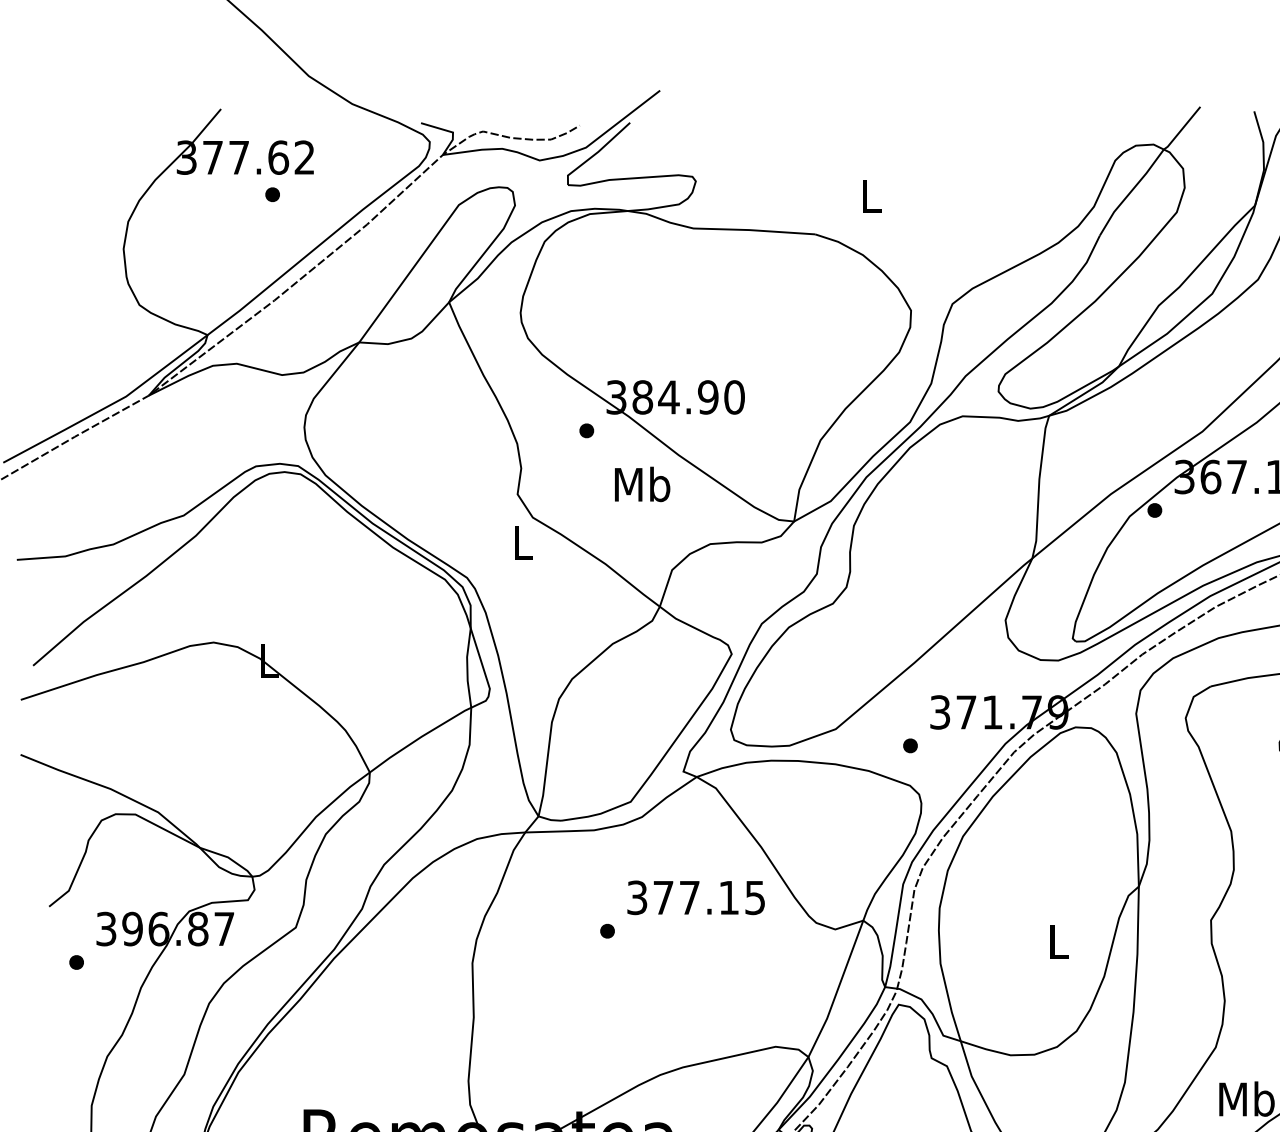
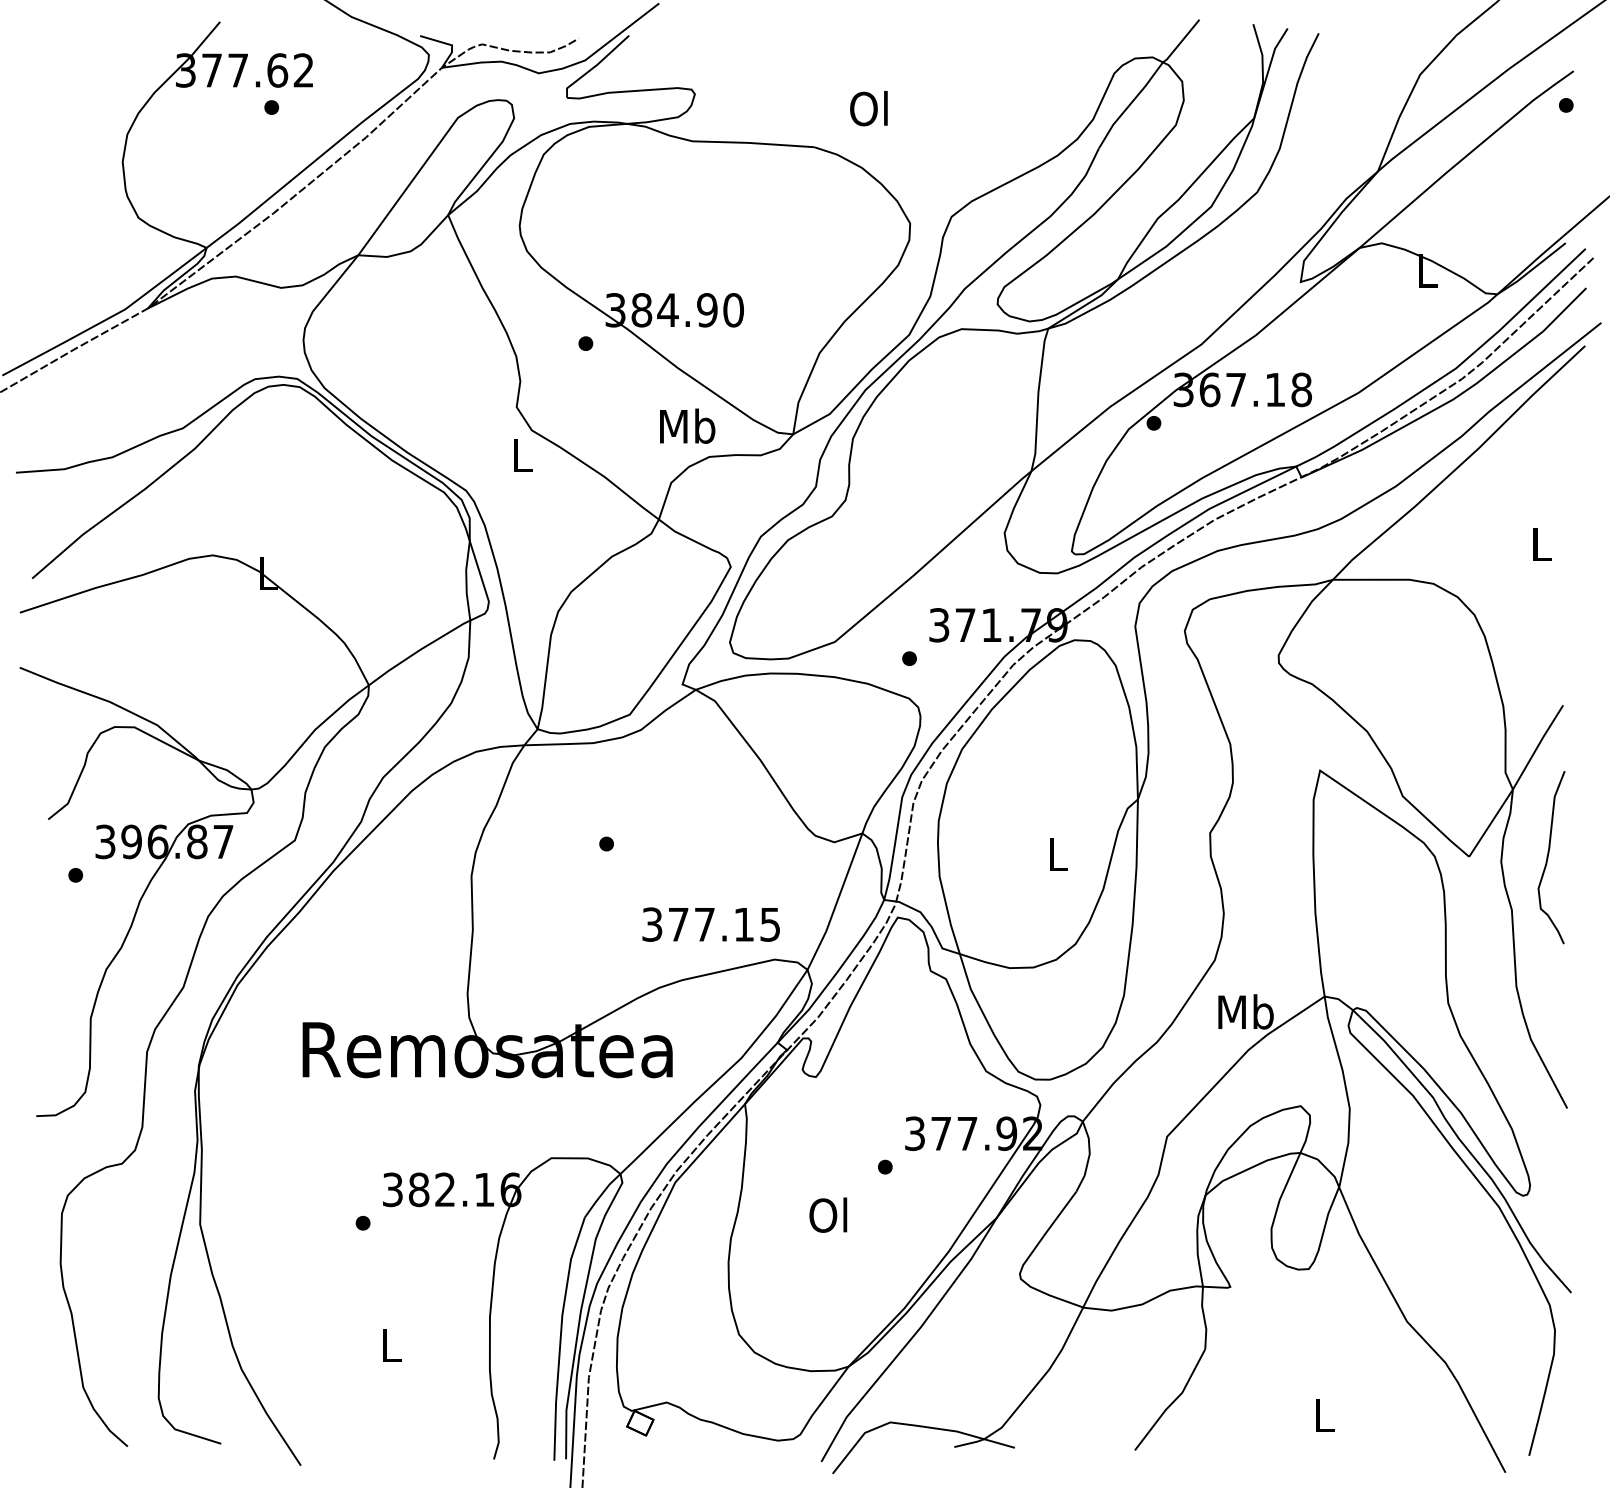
text: (869, 195) -> (868, 108), L -> Ol
text: (642, 483) -> (687, 425), moved
text: (695, 897) -> (710, 924), moved

